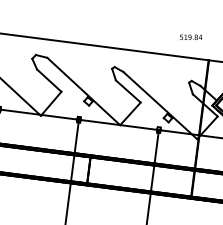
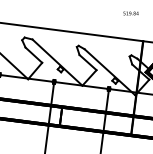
text: (190, 37) -> (130, 13), moved

